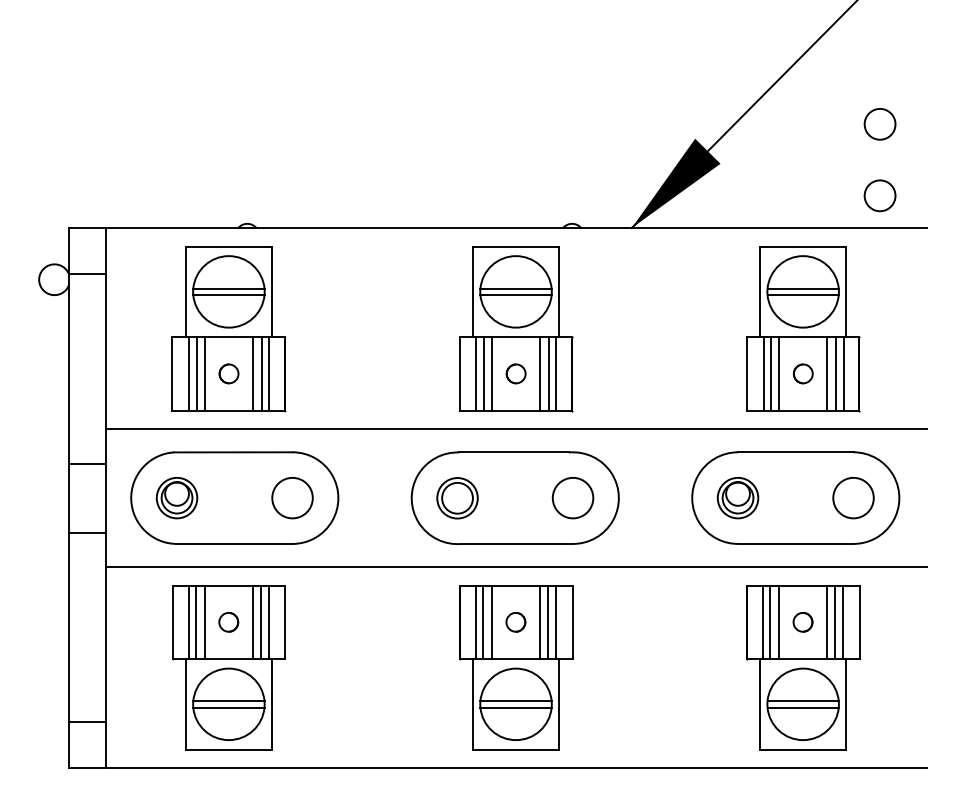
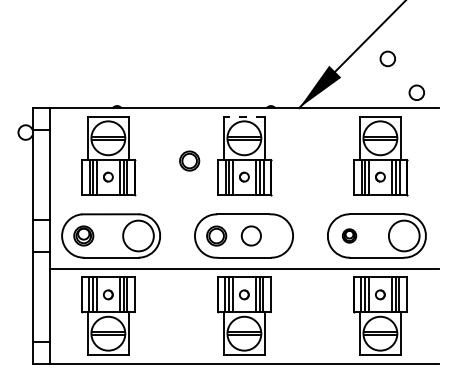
circle: (879, 123) -> (387, 58), moved
line: (514, 245) -> (243, 116), solid -> dashed
part: (400, 338) -> (189, 160), added
line: (516, 429) -> (244, 203), removed
circle: (292, 497) -> (138, 235), size x1.6
circle: (571, 497) -> (250, 235), moved
part: (737, 497) -> (349, 235), size x0.7
circle: (851, 497) -> (403, 235), size x1.6

